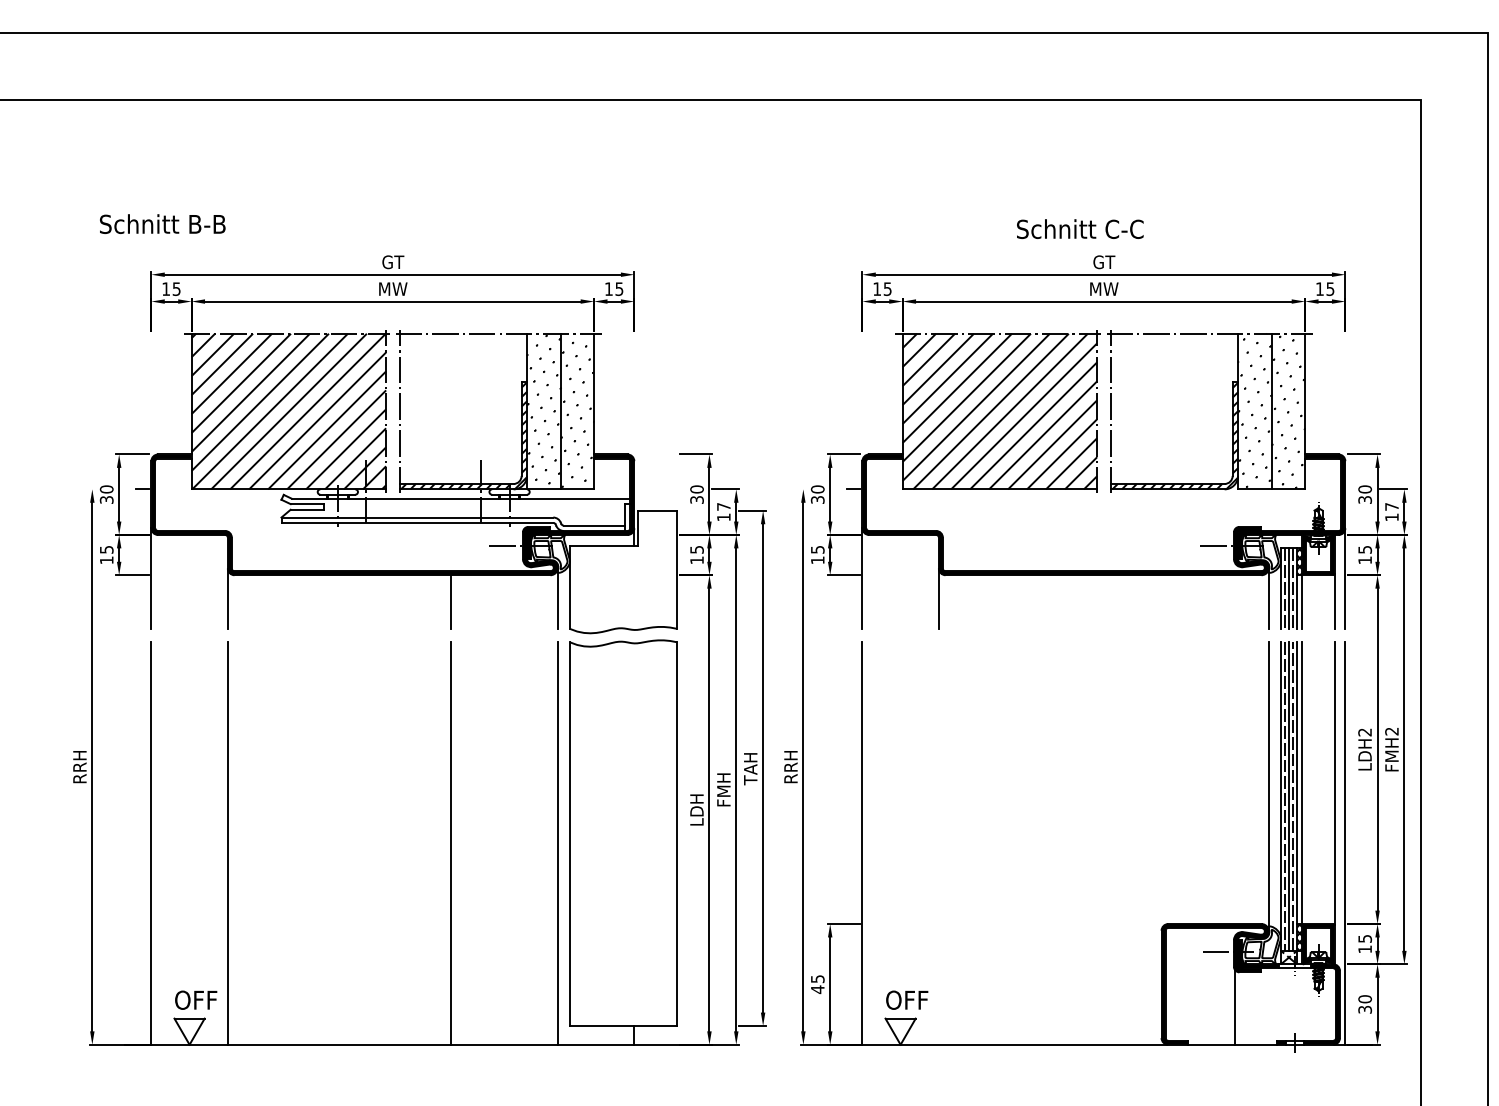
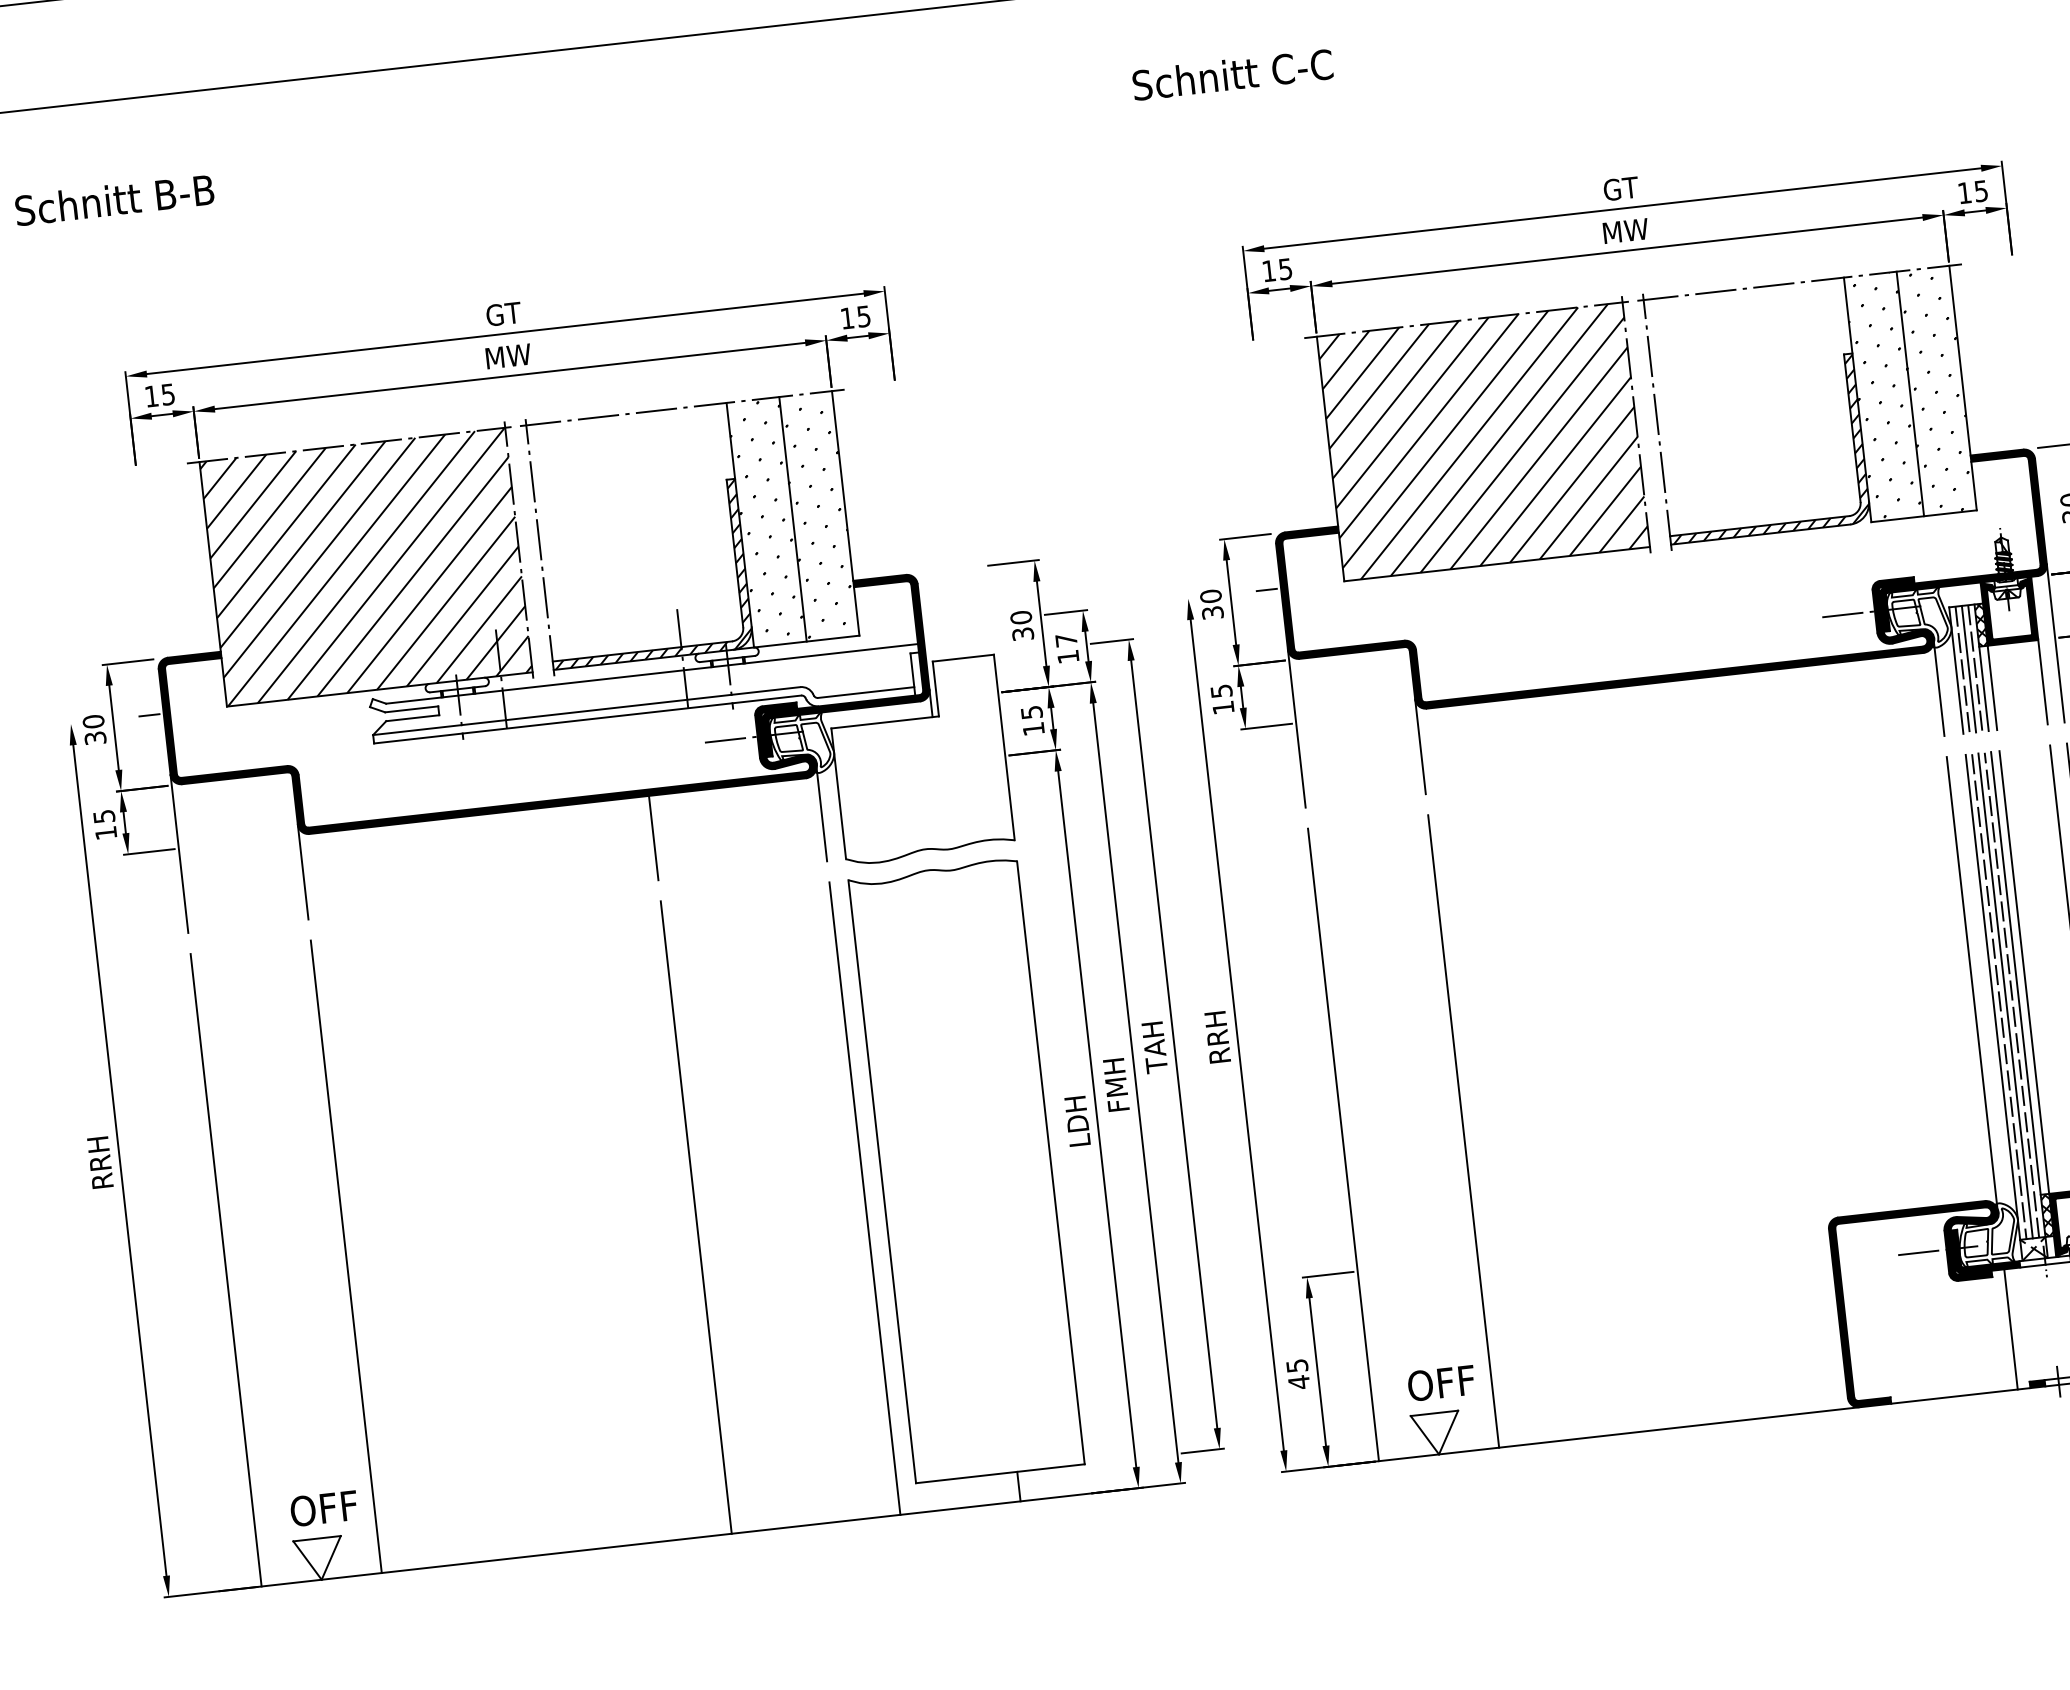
text: (162, 223) -> (114, 199), moved
text: (1080, 228) -> (1233, 73), moved
line: (938, 843) -> (1463, 1131), added
line: (1234, 1006) -> (2010, 1329), moved

